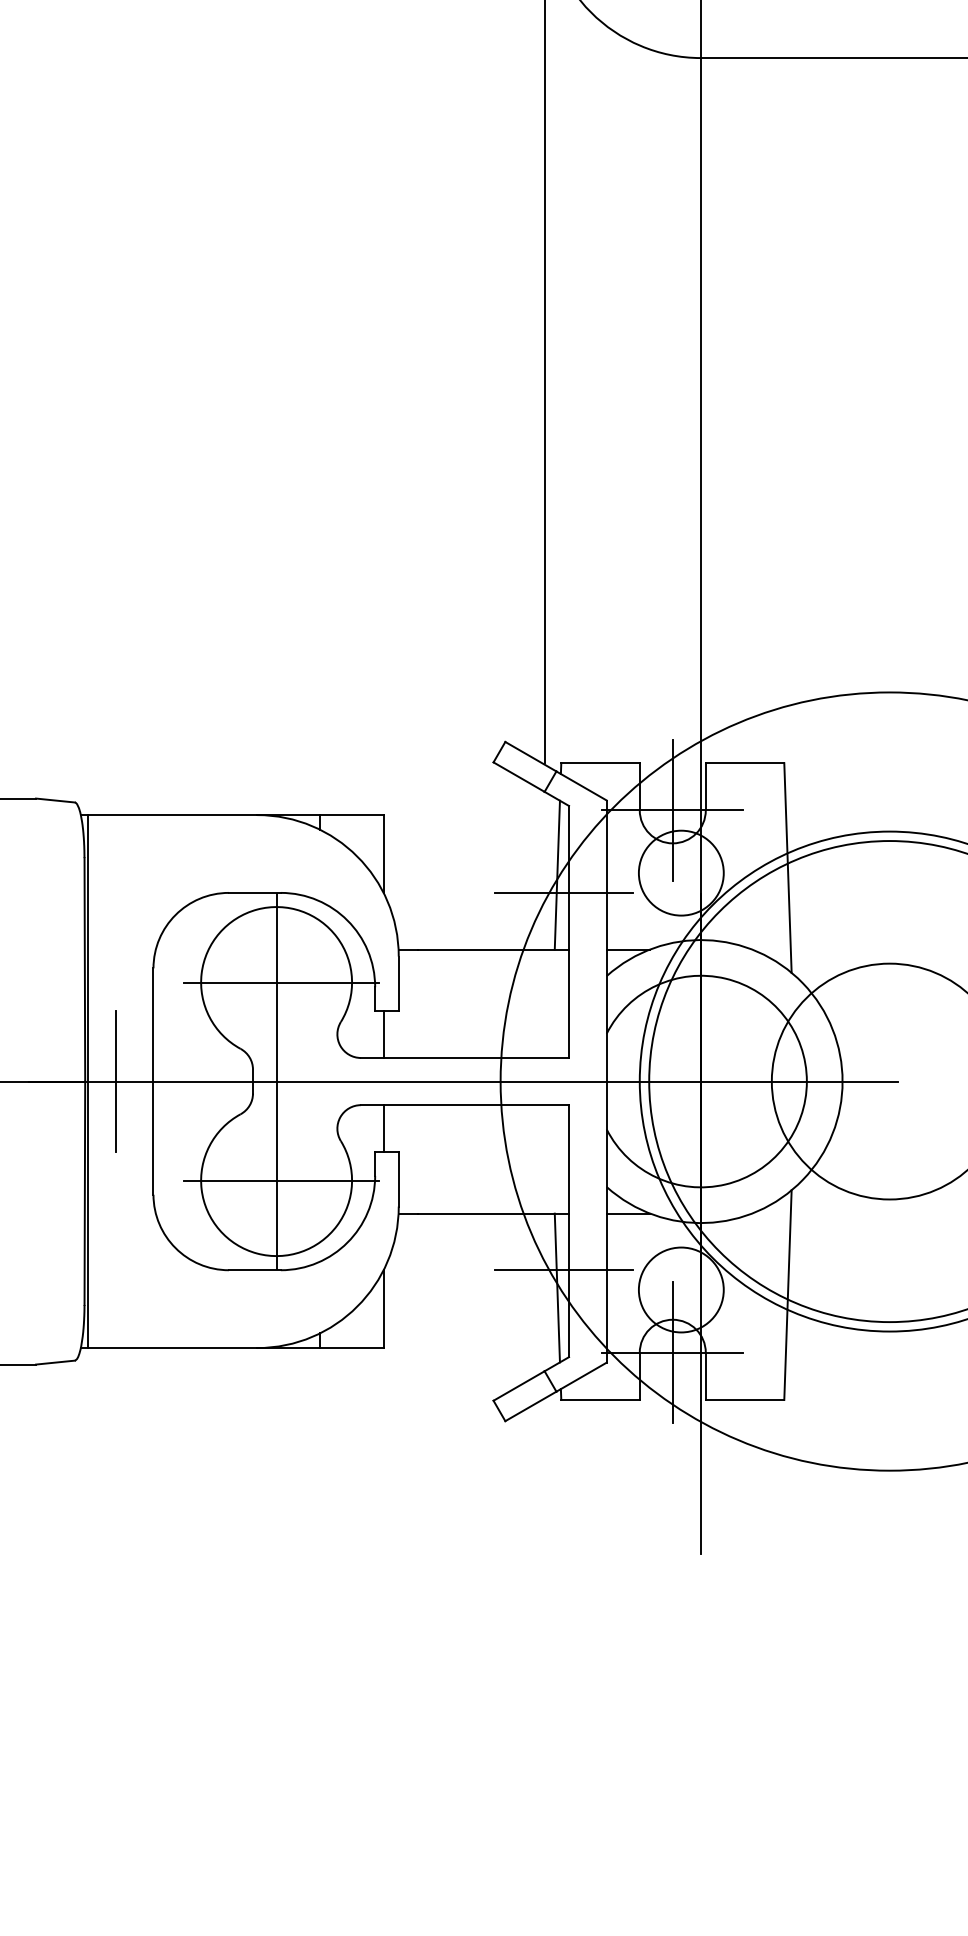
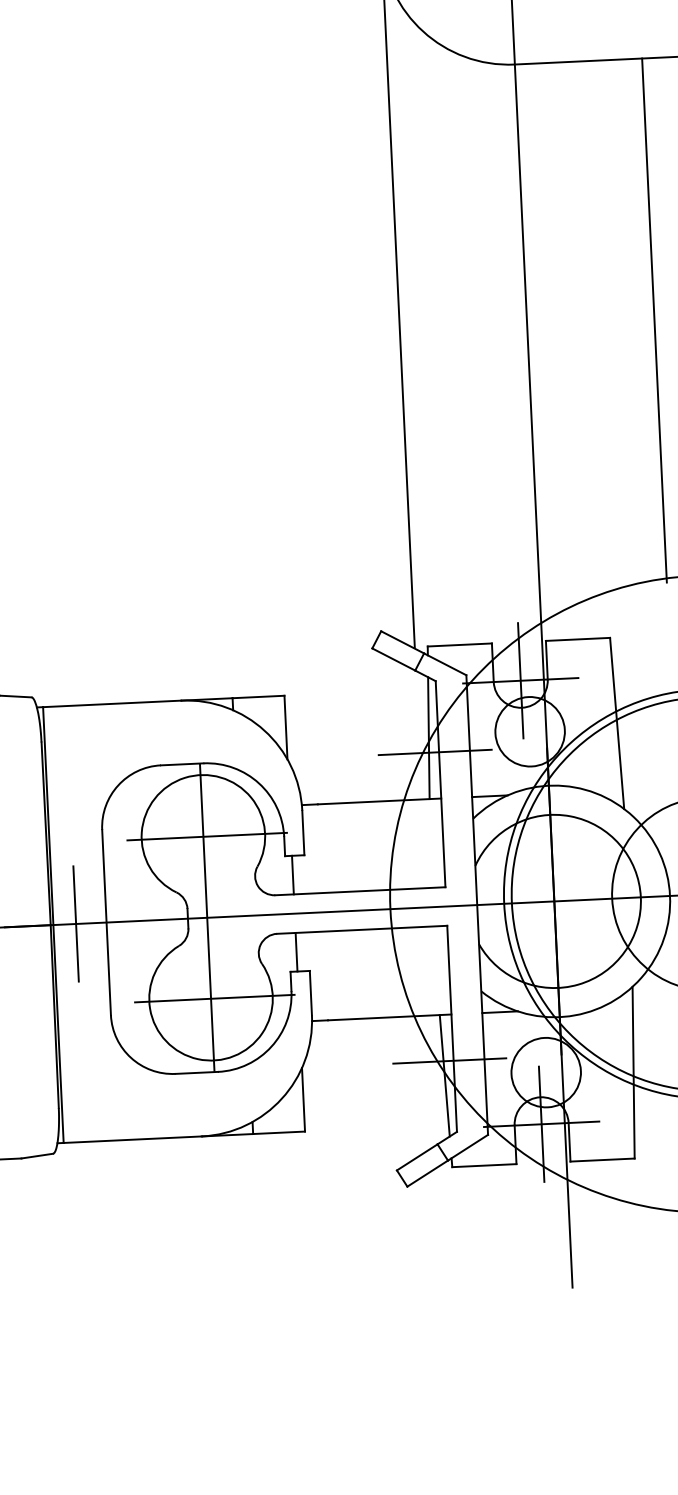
line: (856, 378) -> (654, 320), added

